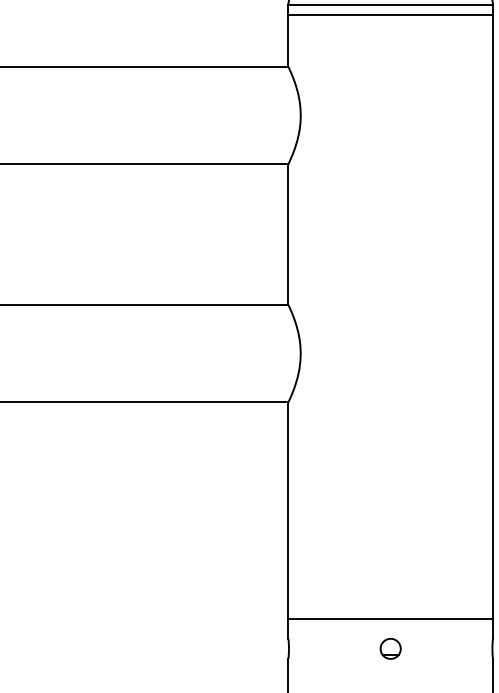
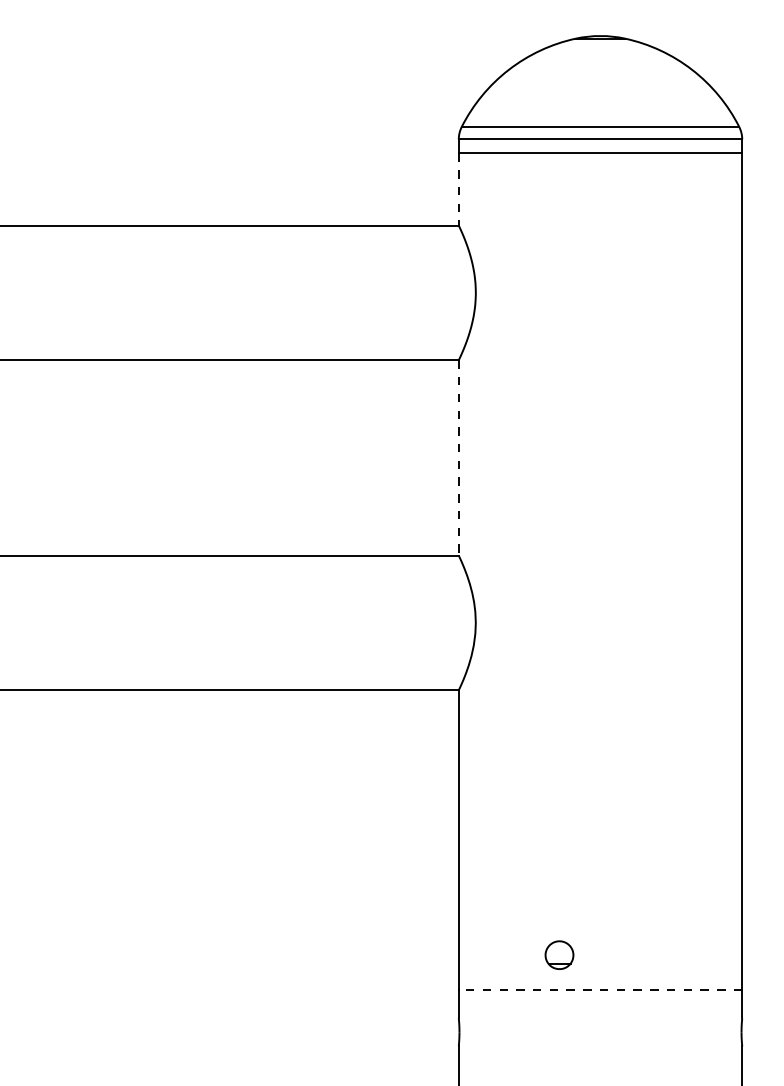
line: (288, 41) -> (458, 190), solid -> dashed
line: (288, 234) -> (458, 457), solid -> dashed
line: (390, 618) -> (600, 990), solid -> dashed
part: (390, 648) -> (559, 954), moved

